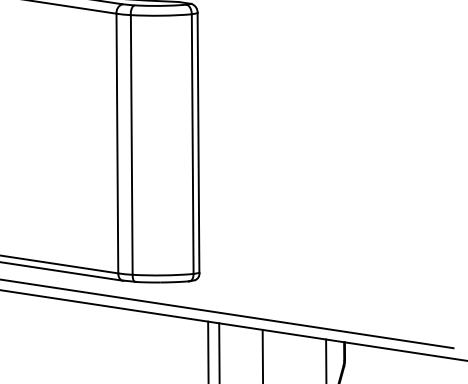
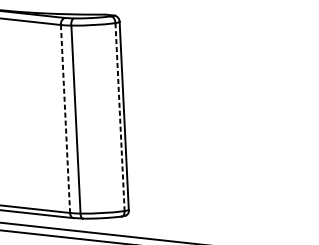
line: (117, 143) -> (65, 118), solid -> dashed
line: (192, 144) -> (119, 117), solid -> dashed

